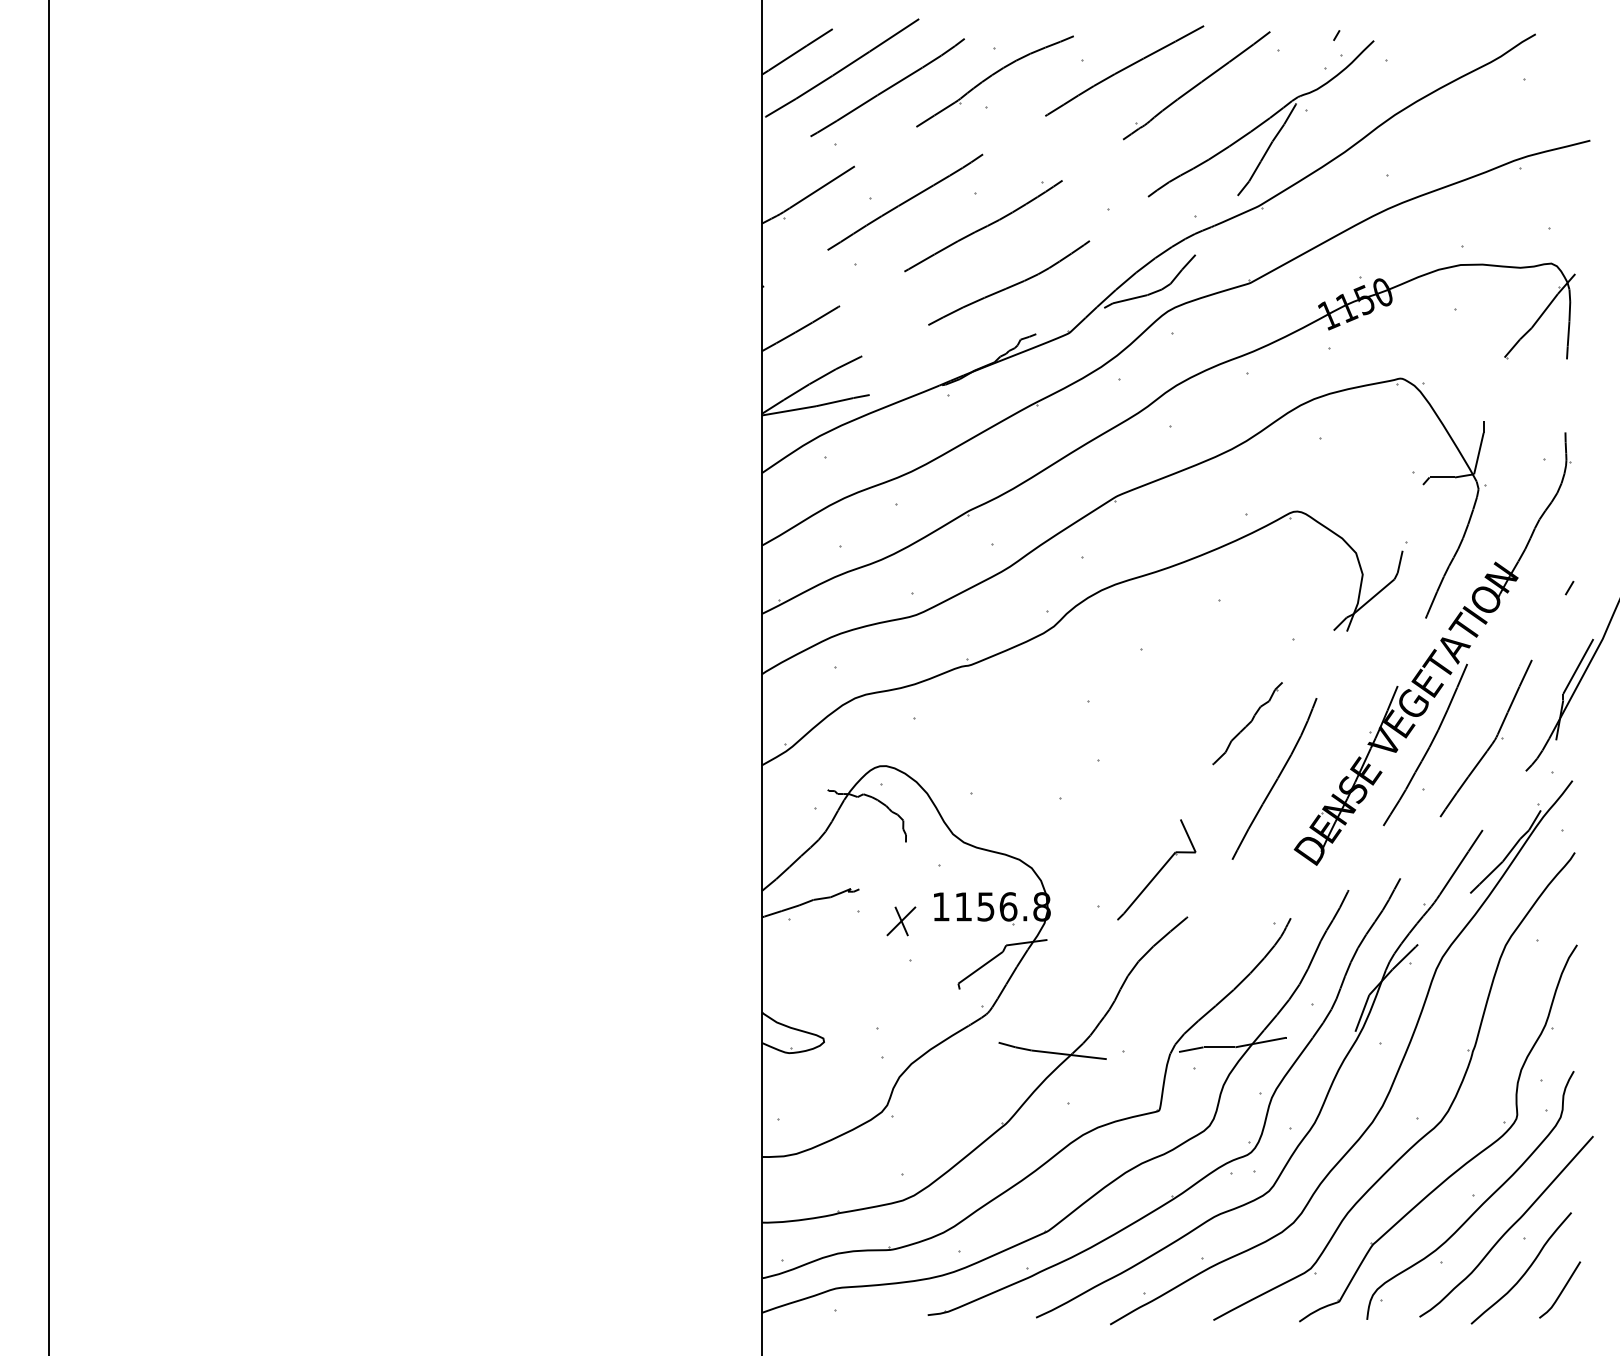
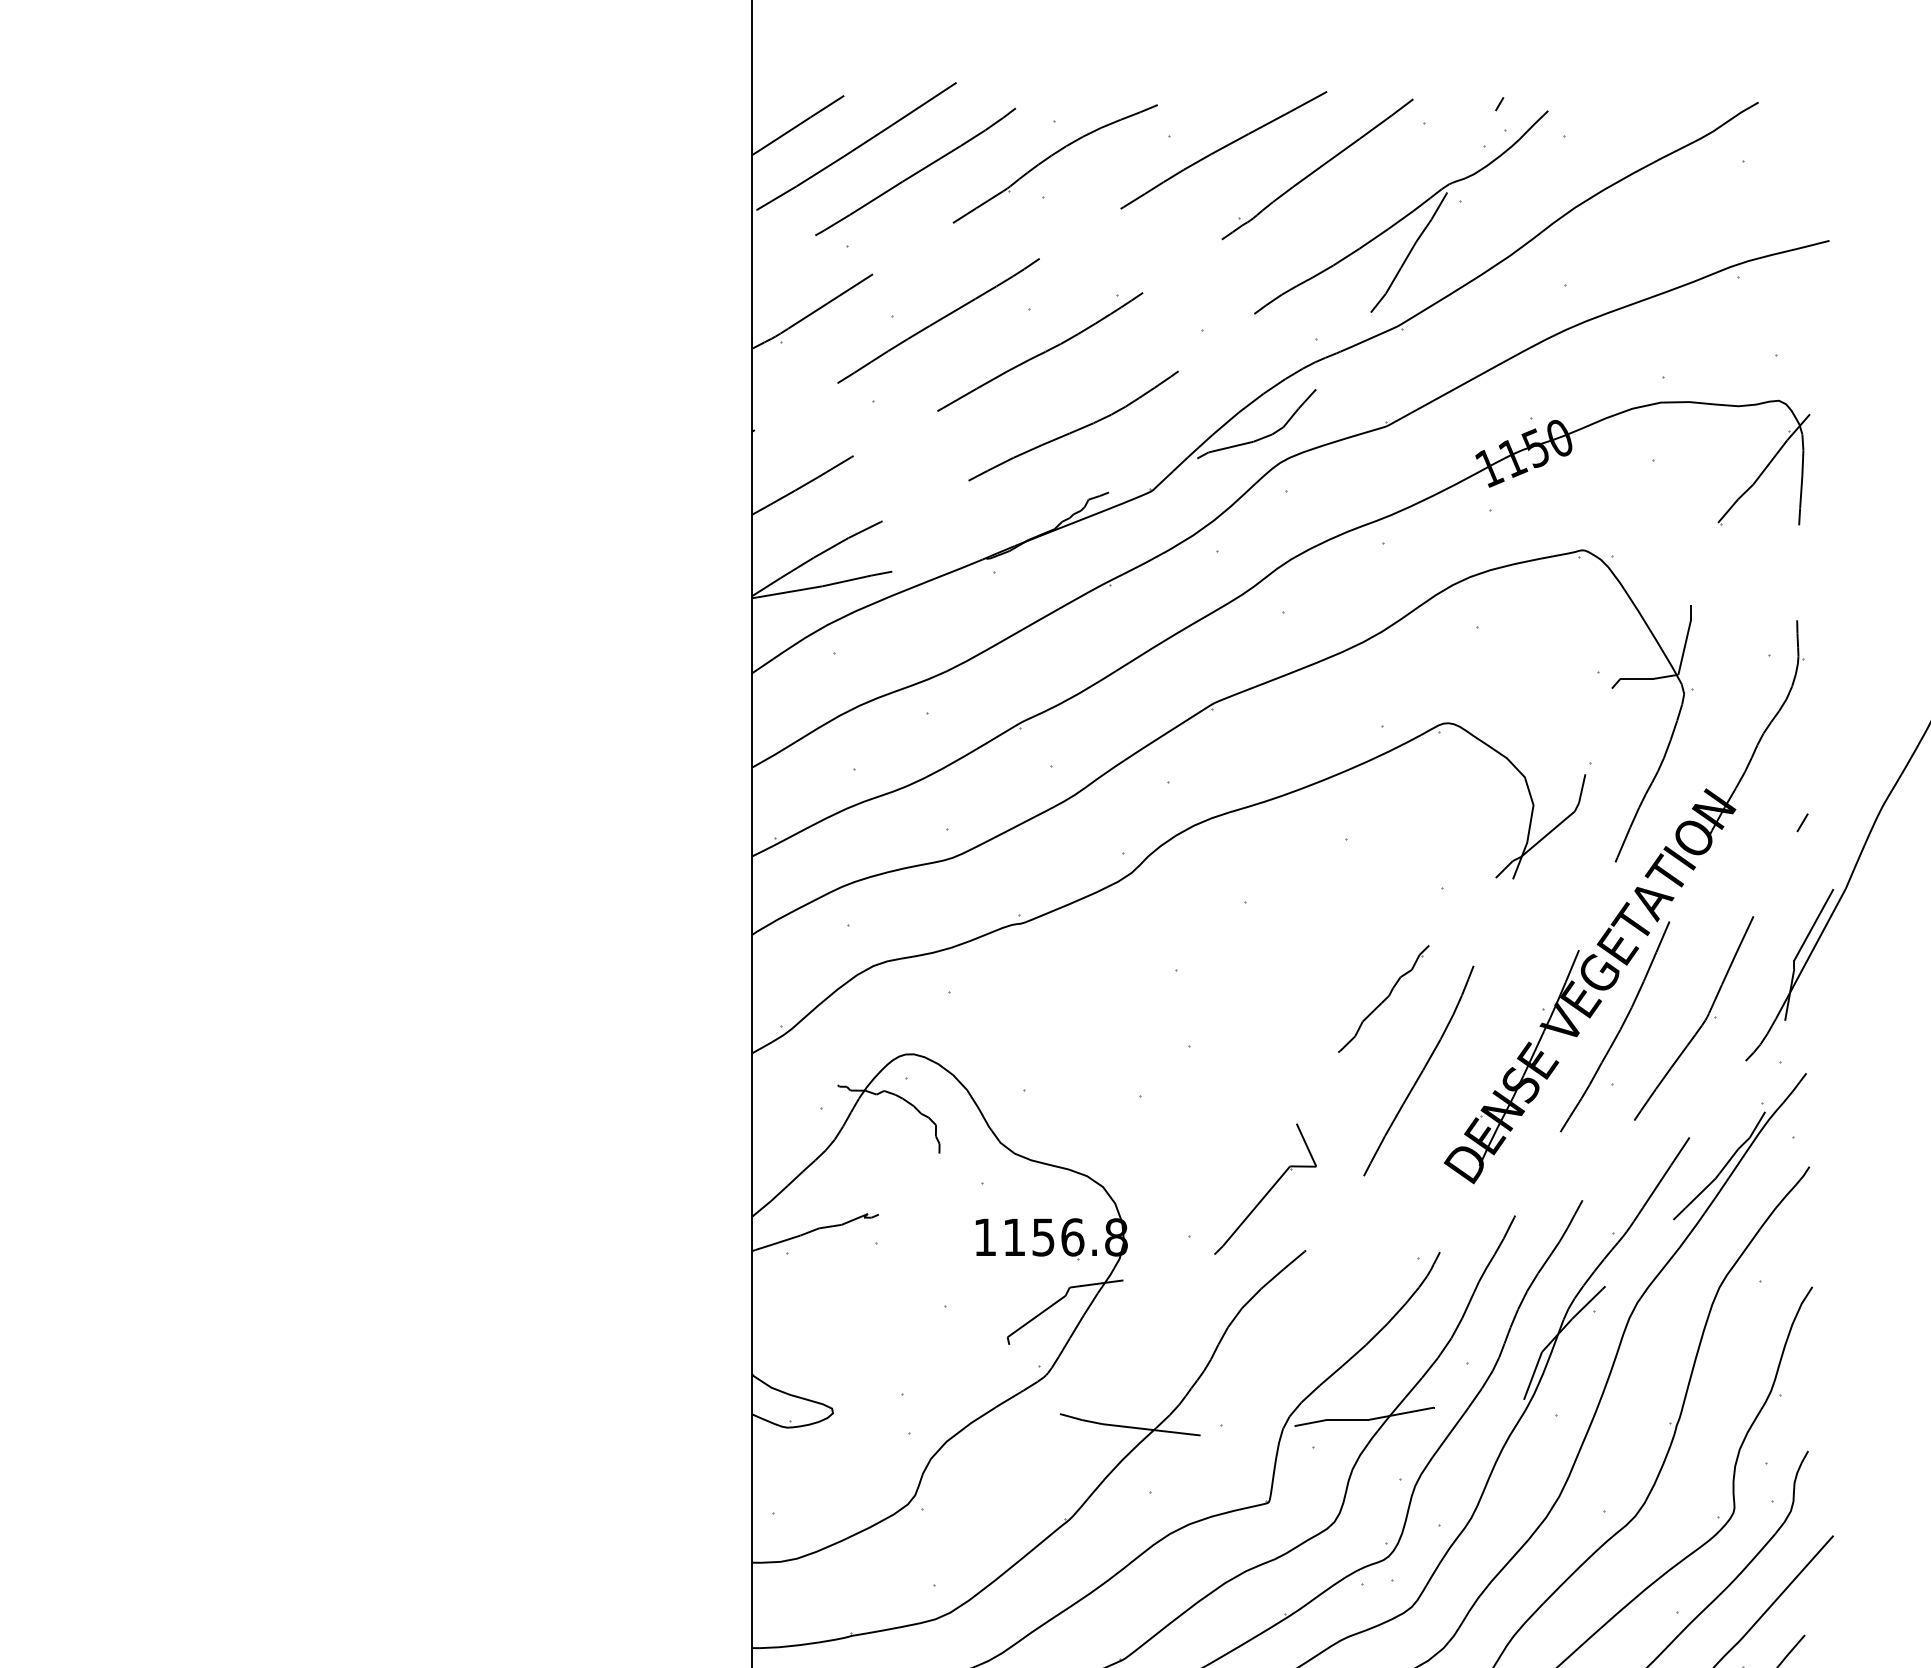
part: (901, 921) -> (933, 1256), removed

